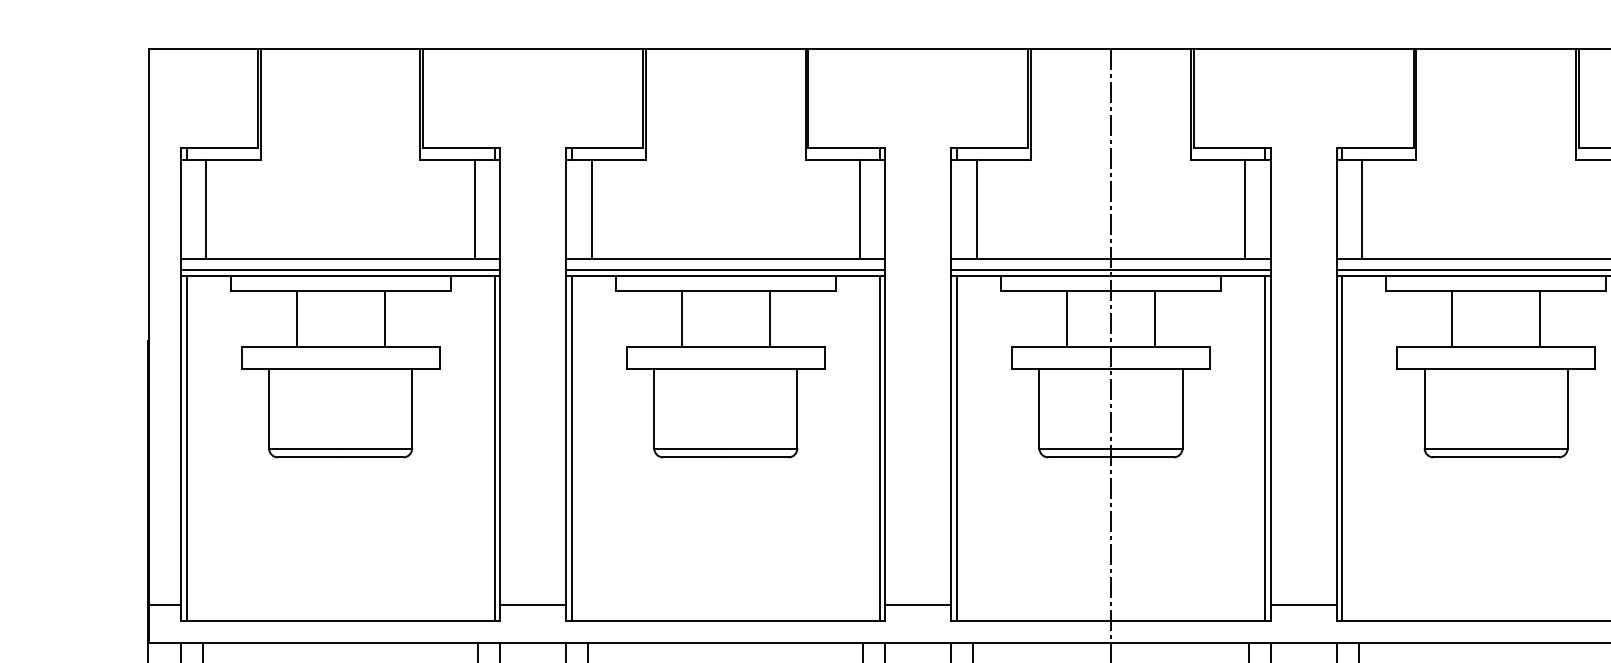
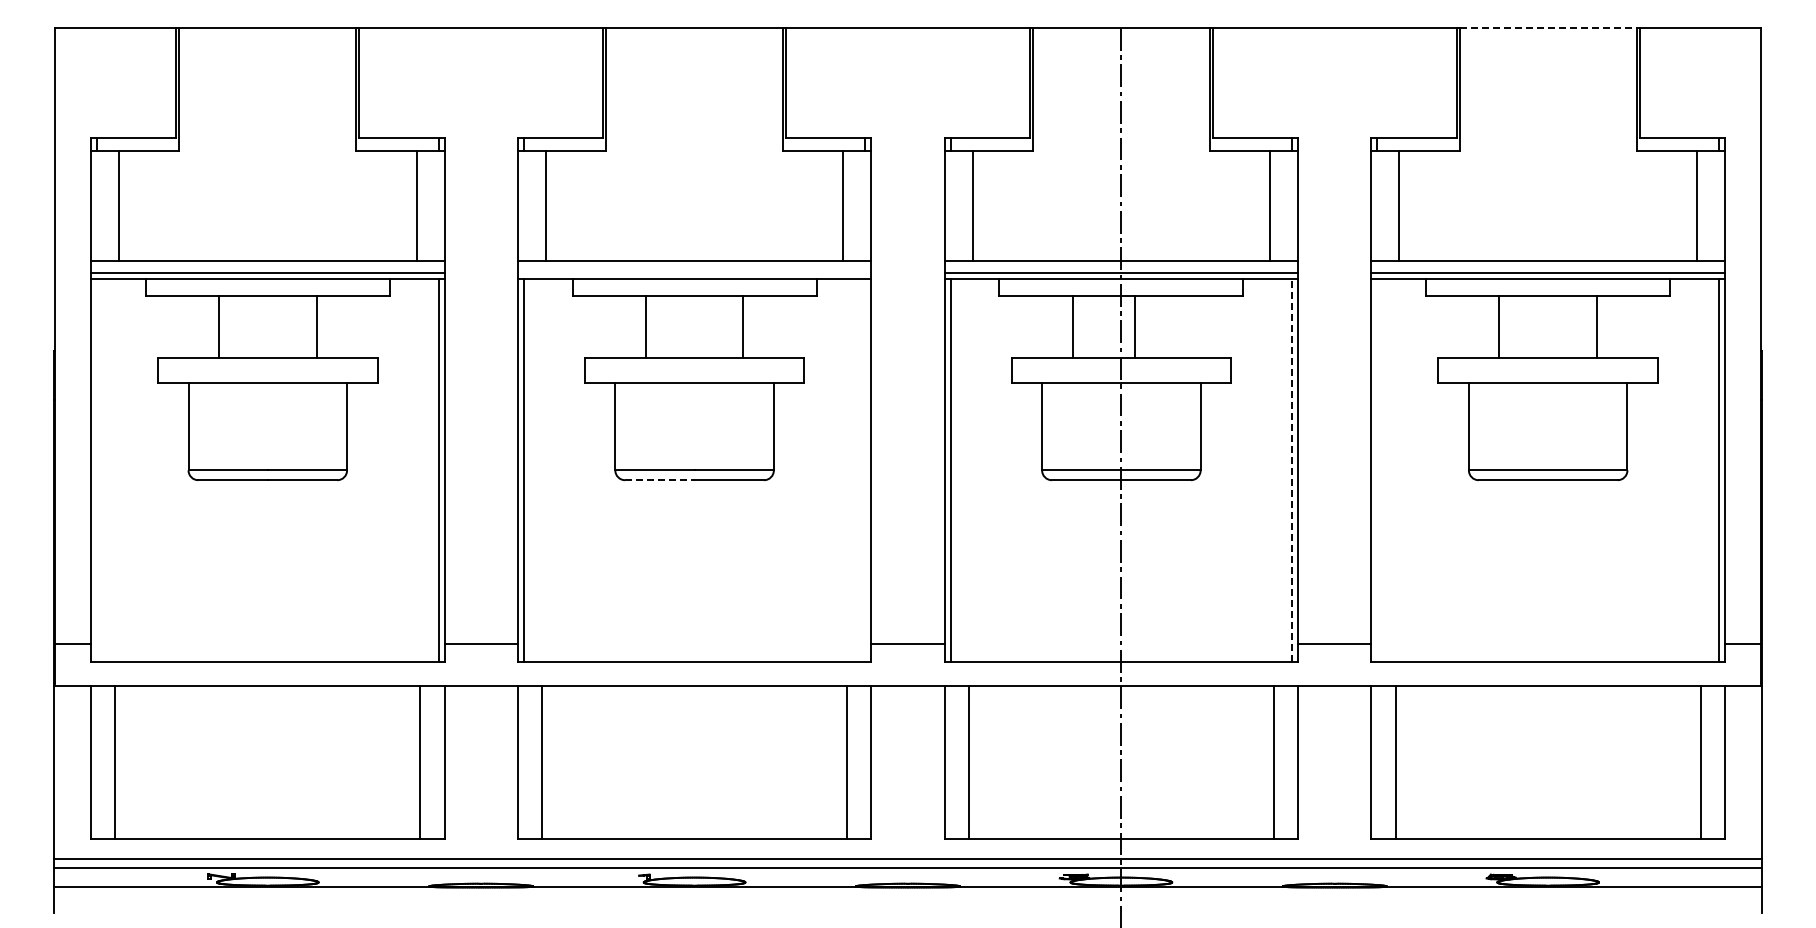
line: (1496, 48) -> (1548, 27), solid -> dashed
line: (725, 269) -> (694, 272), removed
line: (1155, 319) -> (1135, 327), moved
line: (1265, 447) -> (1292, 469), solid -> dashed
line: (186, 448) -> (97, 470), removed
line: (880, 448) -> (865, 470), removed
line: (1342, 448) -> (1377, 470), removed
line: (694, 457) -> (659, 480), solid -> dashed

